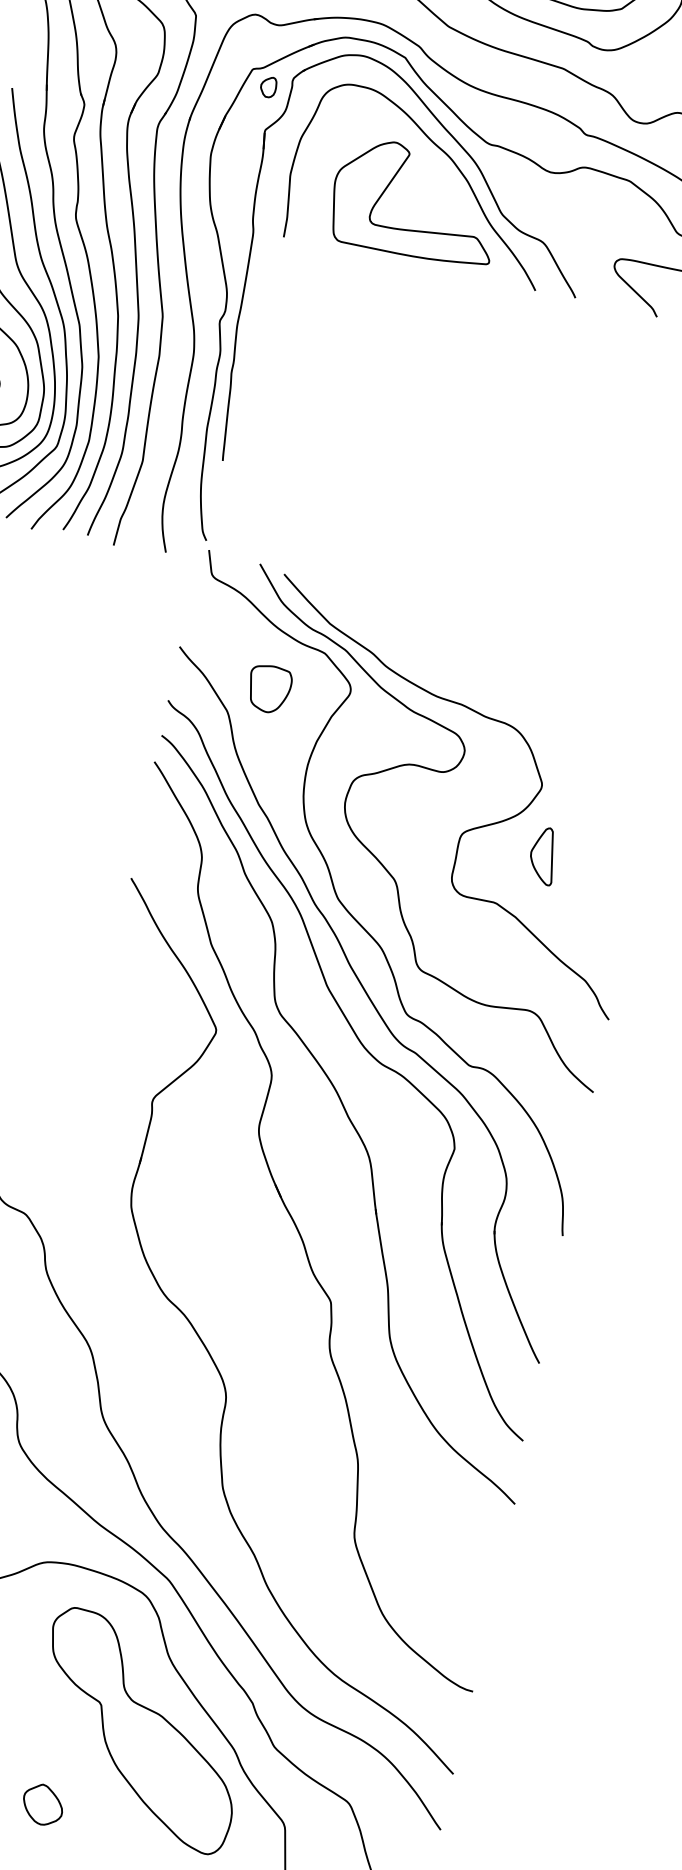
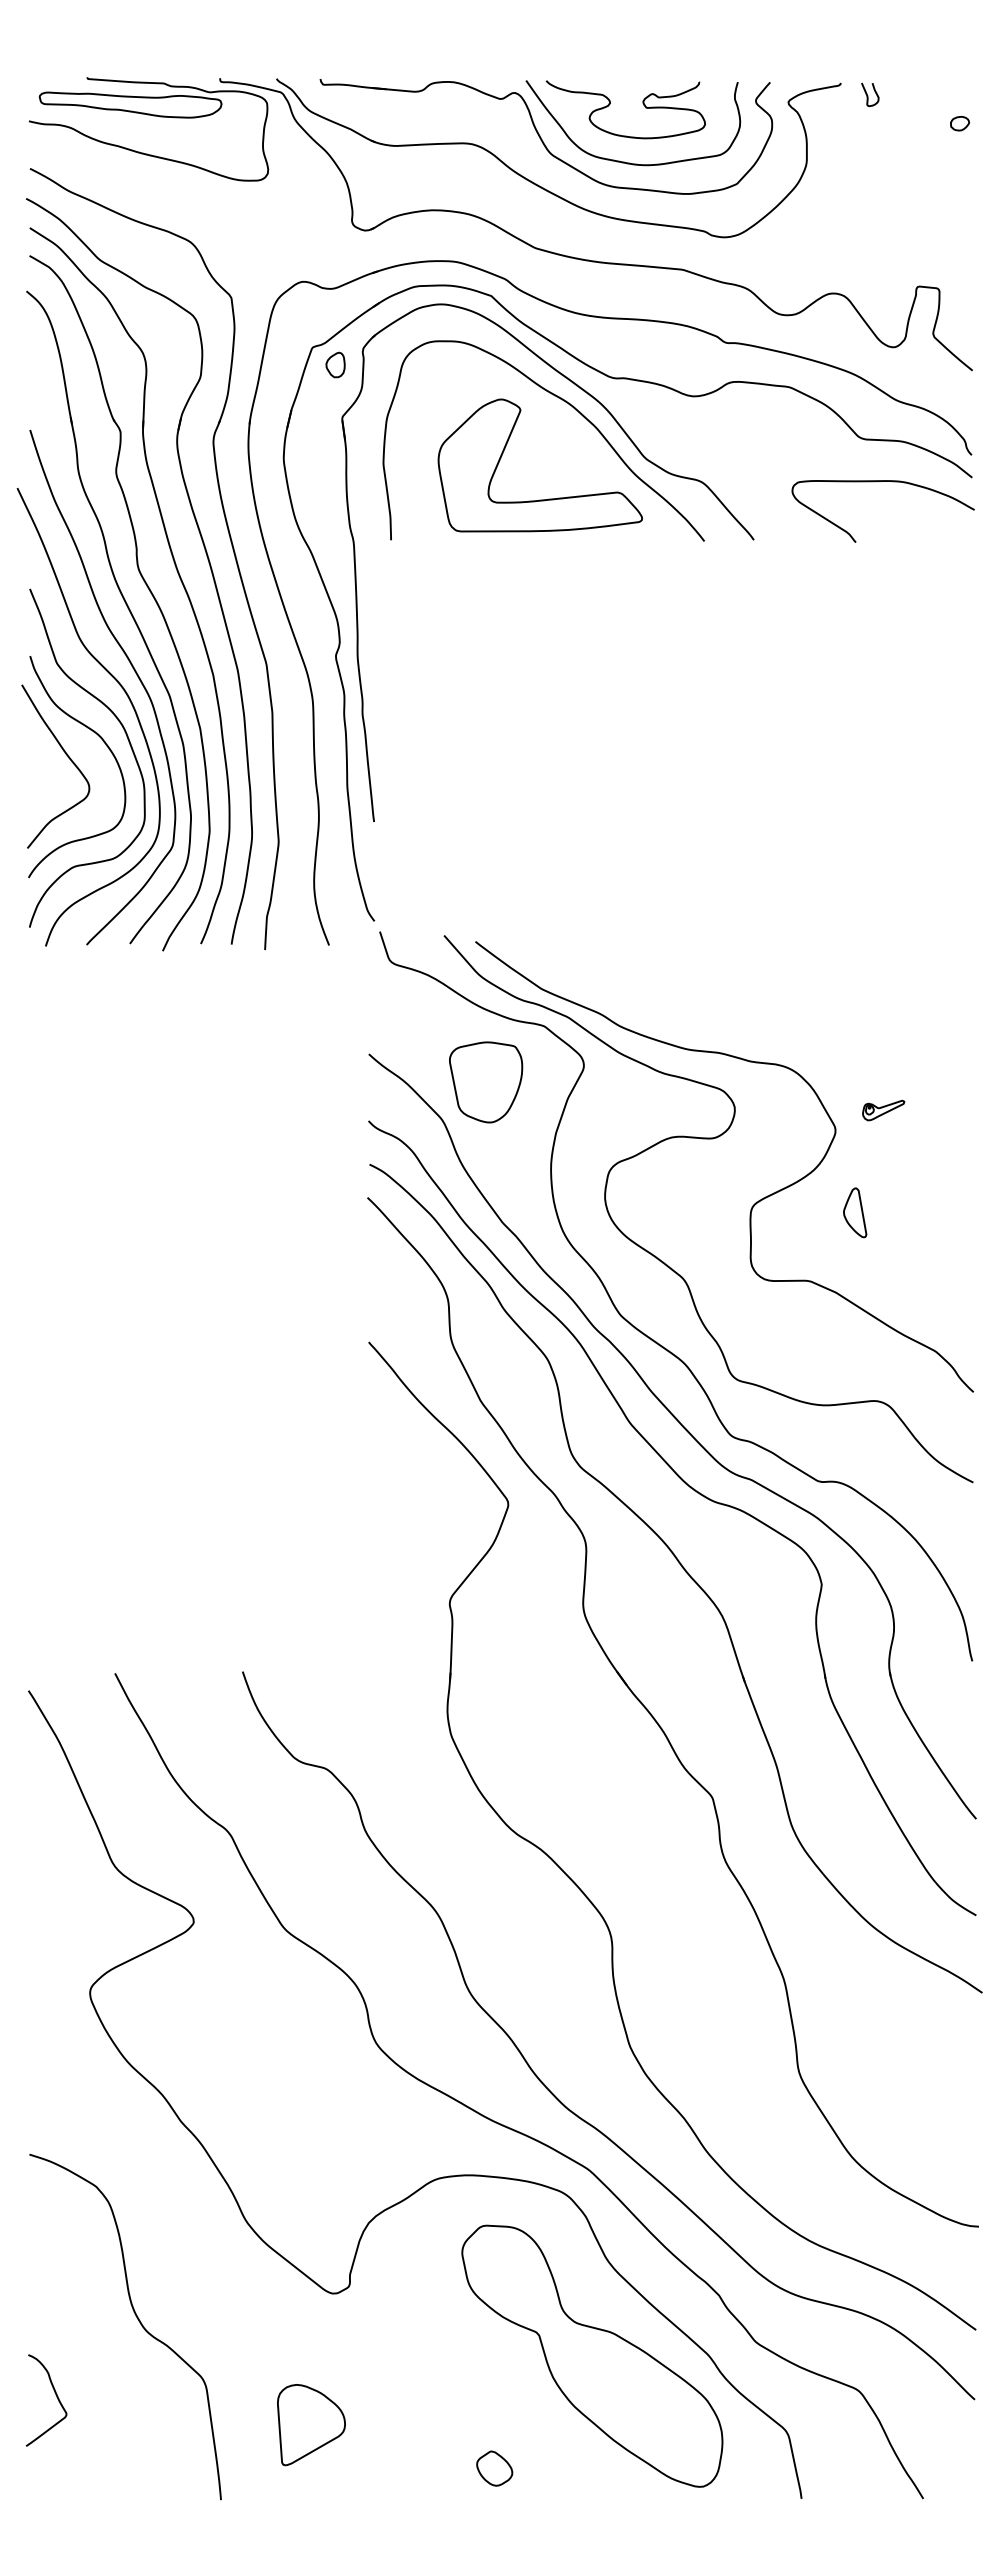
part: (269, 689) -> (486, 1082), size x1.43
part: (583, 778) -> (883, 1110), added
part: (544, 855) -> (855, 1212), size x0.71
part: (43, 1804) -> (494, 2468), size x0.71

